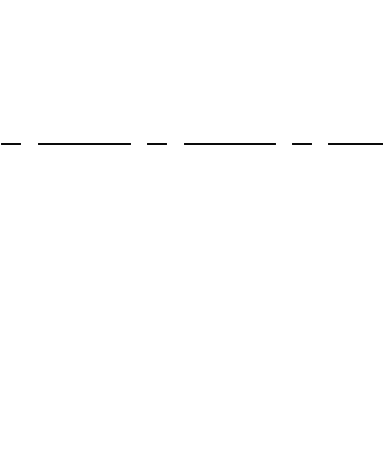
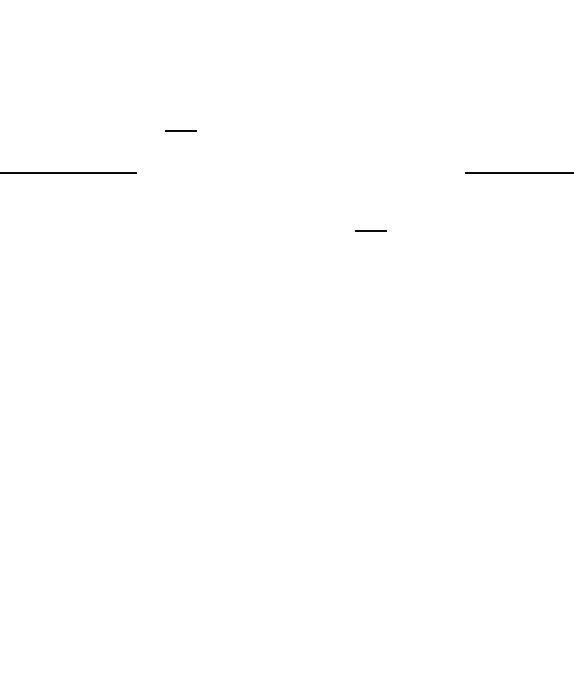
line: (156, 143) -> (179, 129), moved
line: (301, 143) -> (369, 229), moved
line: (229, 144) -> (300, 172), removed

